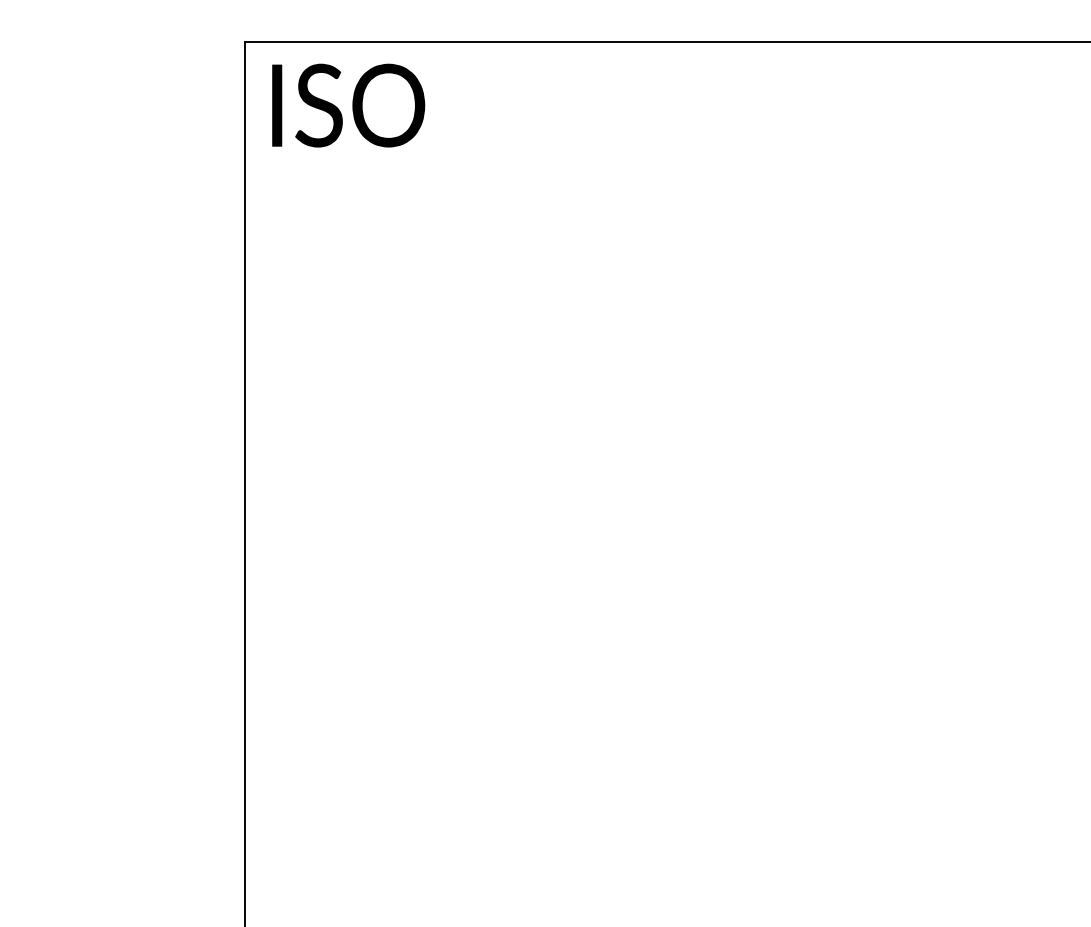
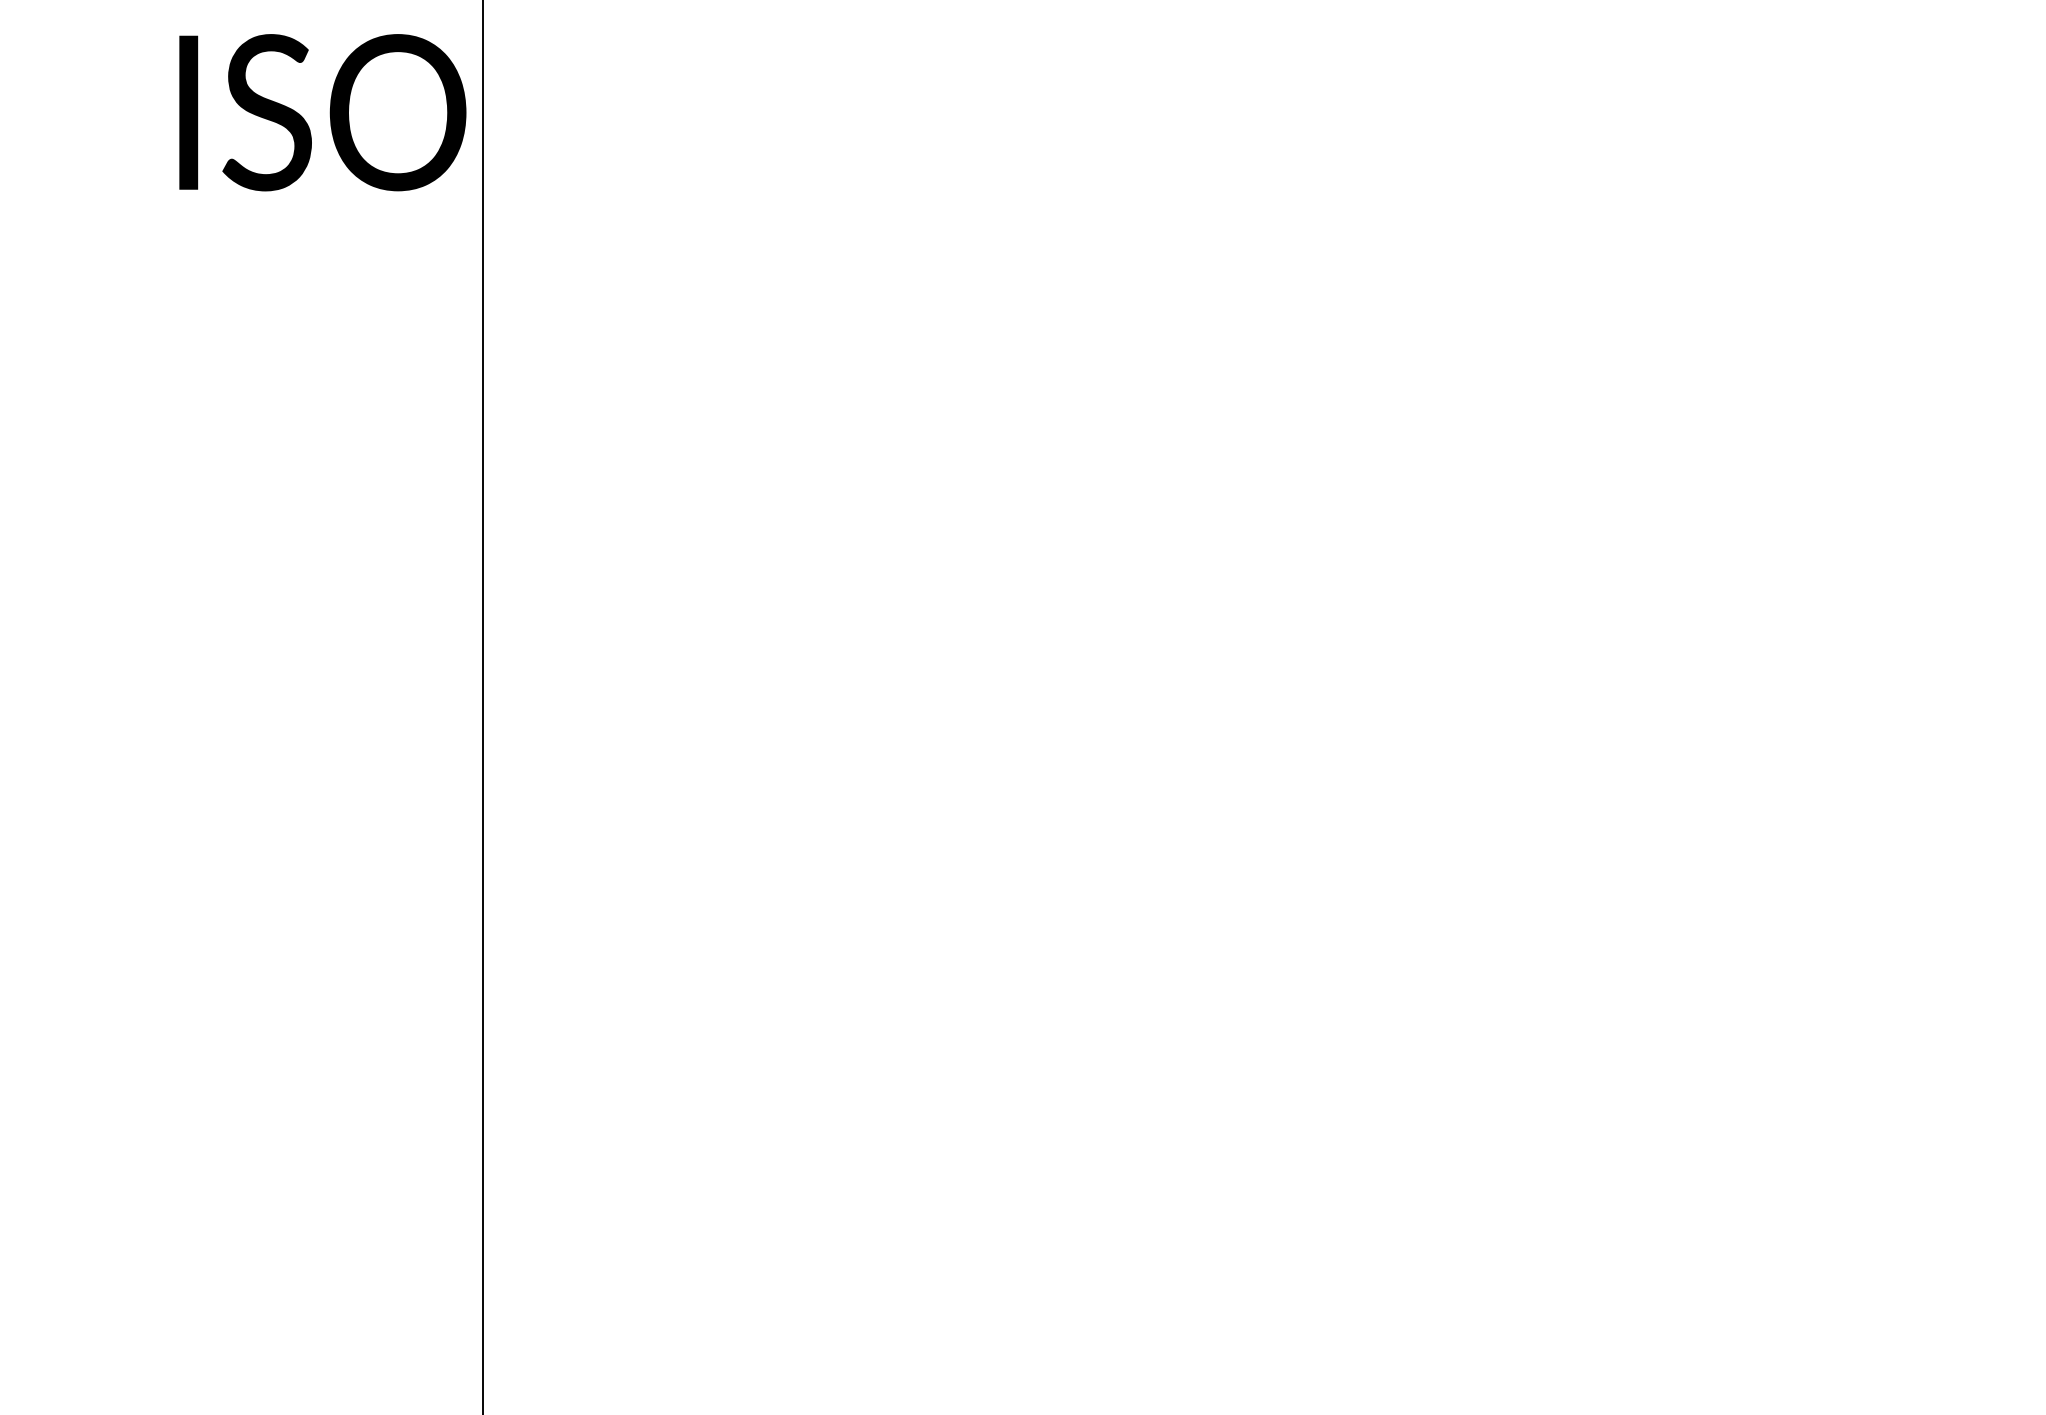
text: (348, 105) -> (322, 112), moved

